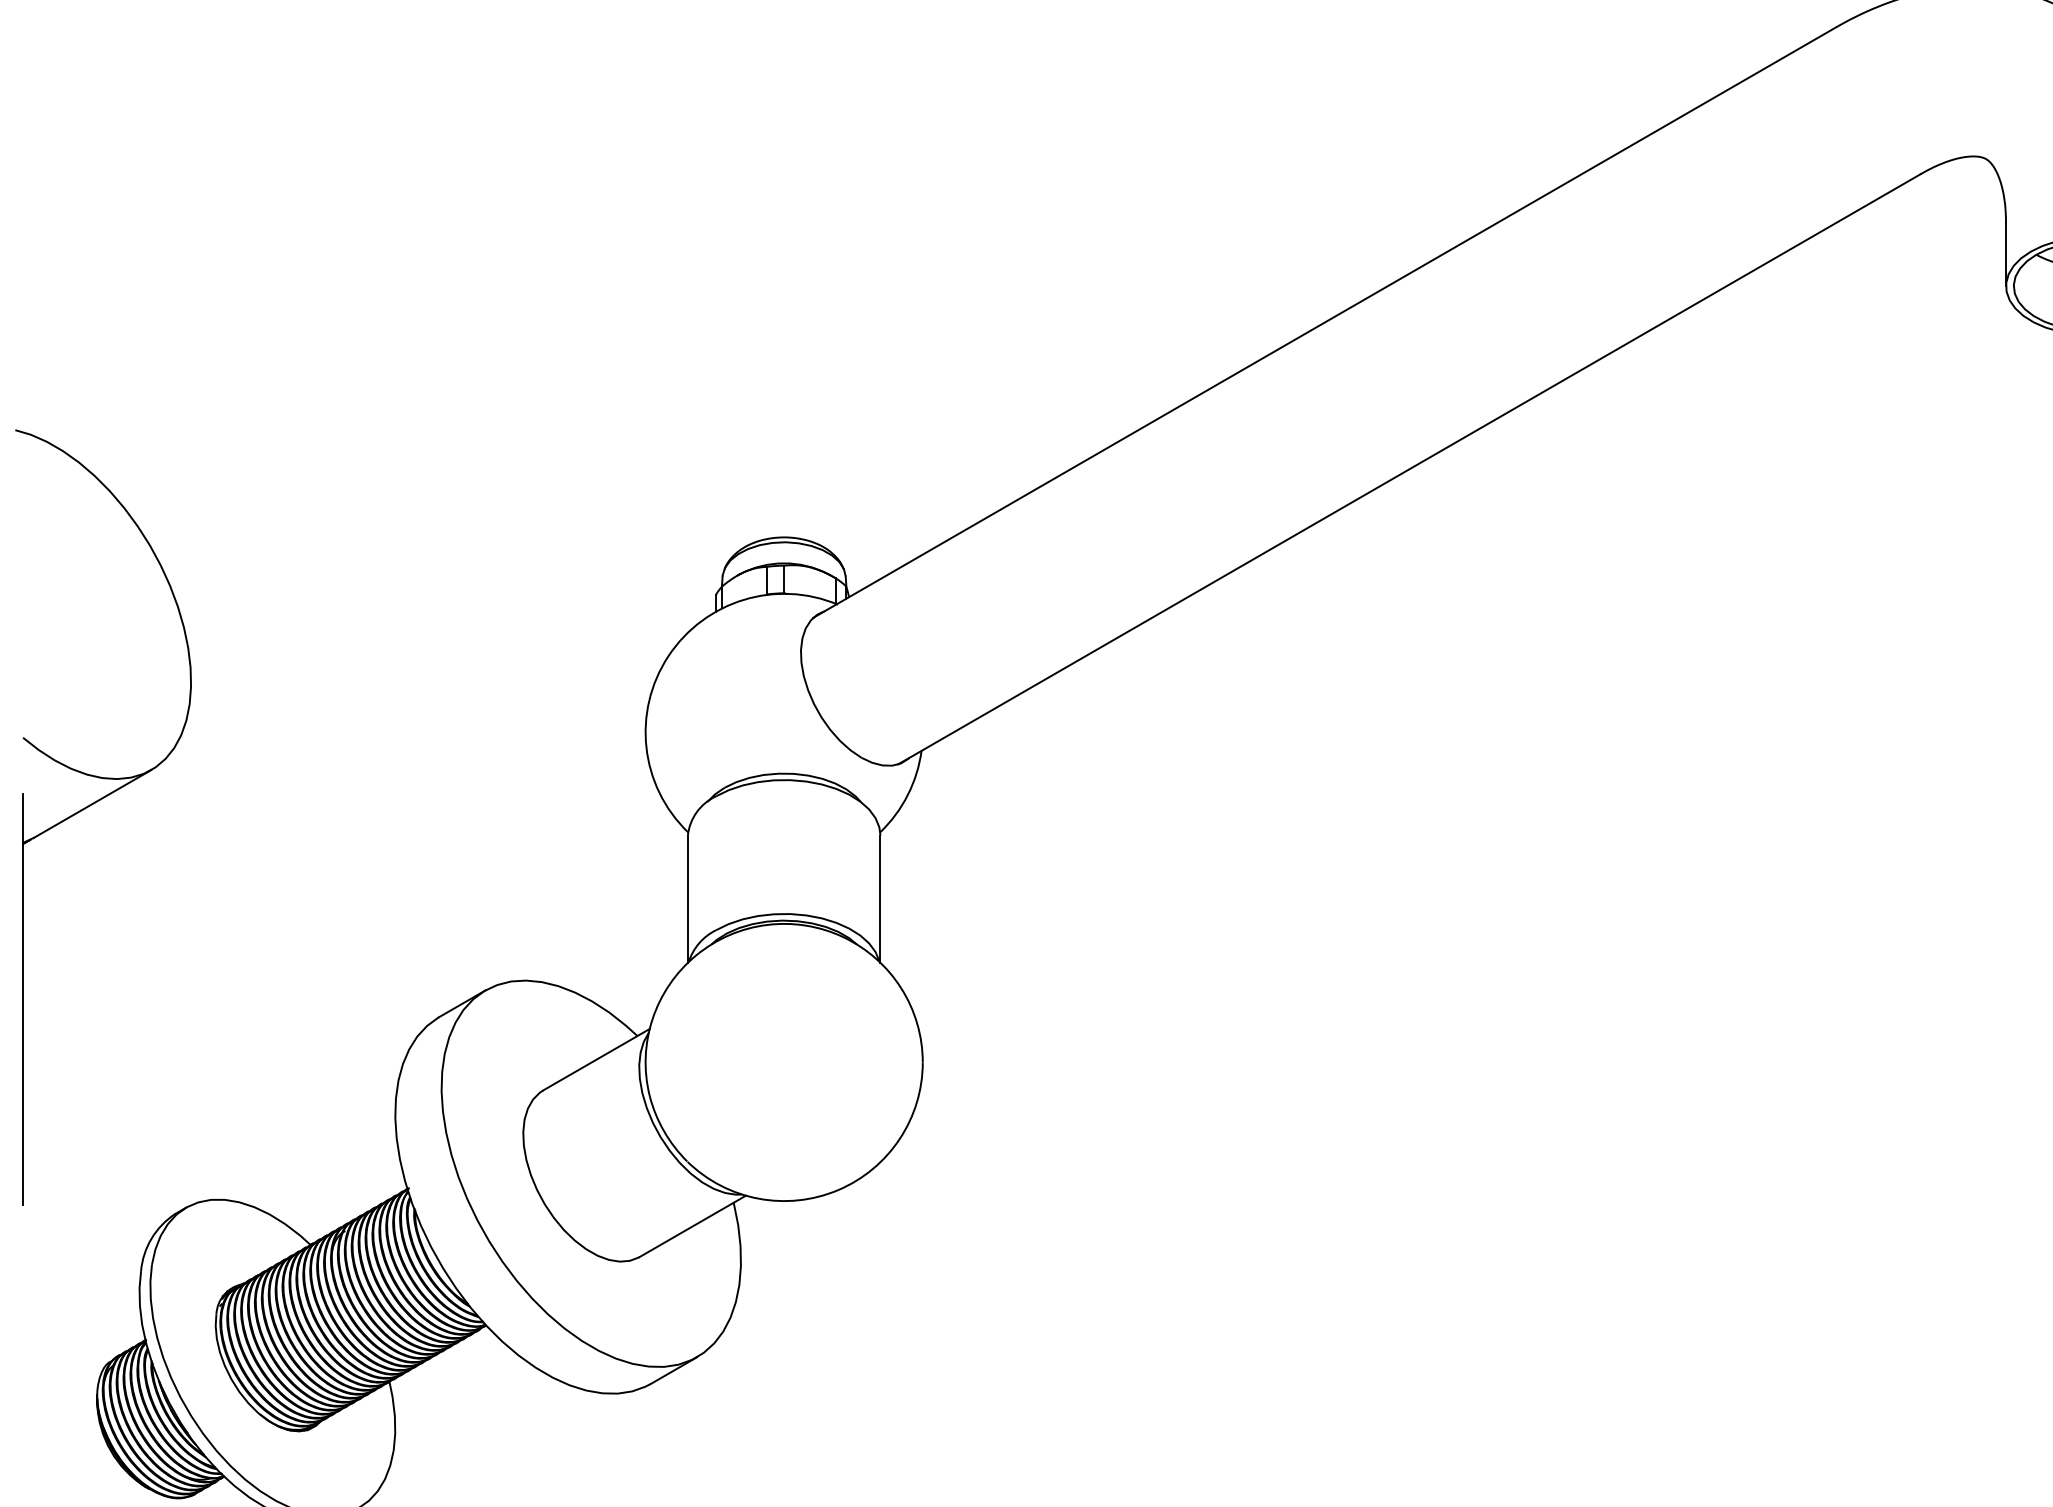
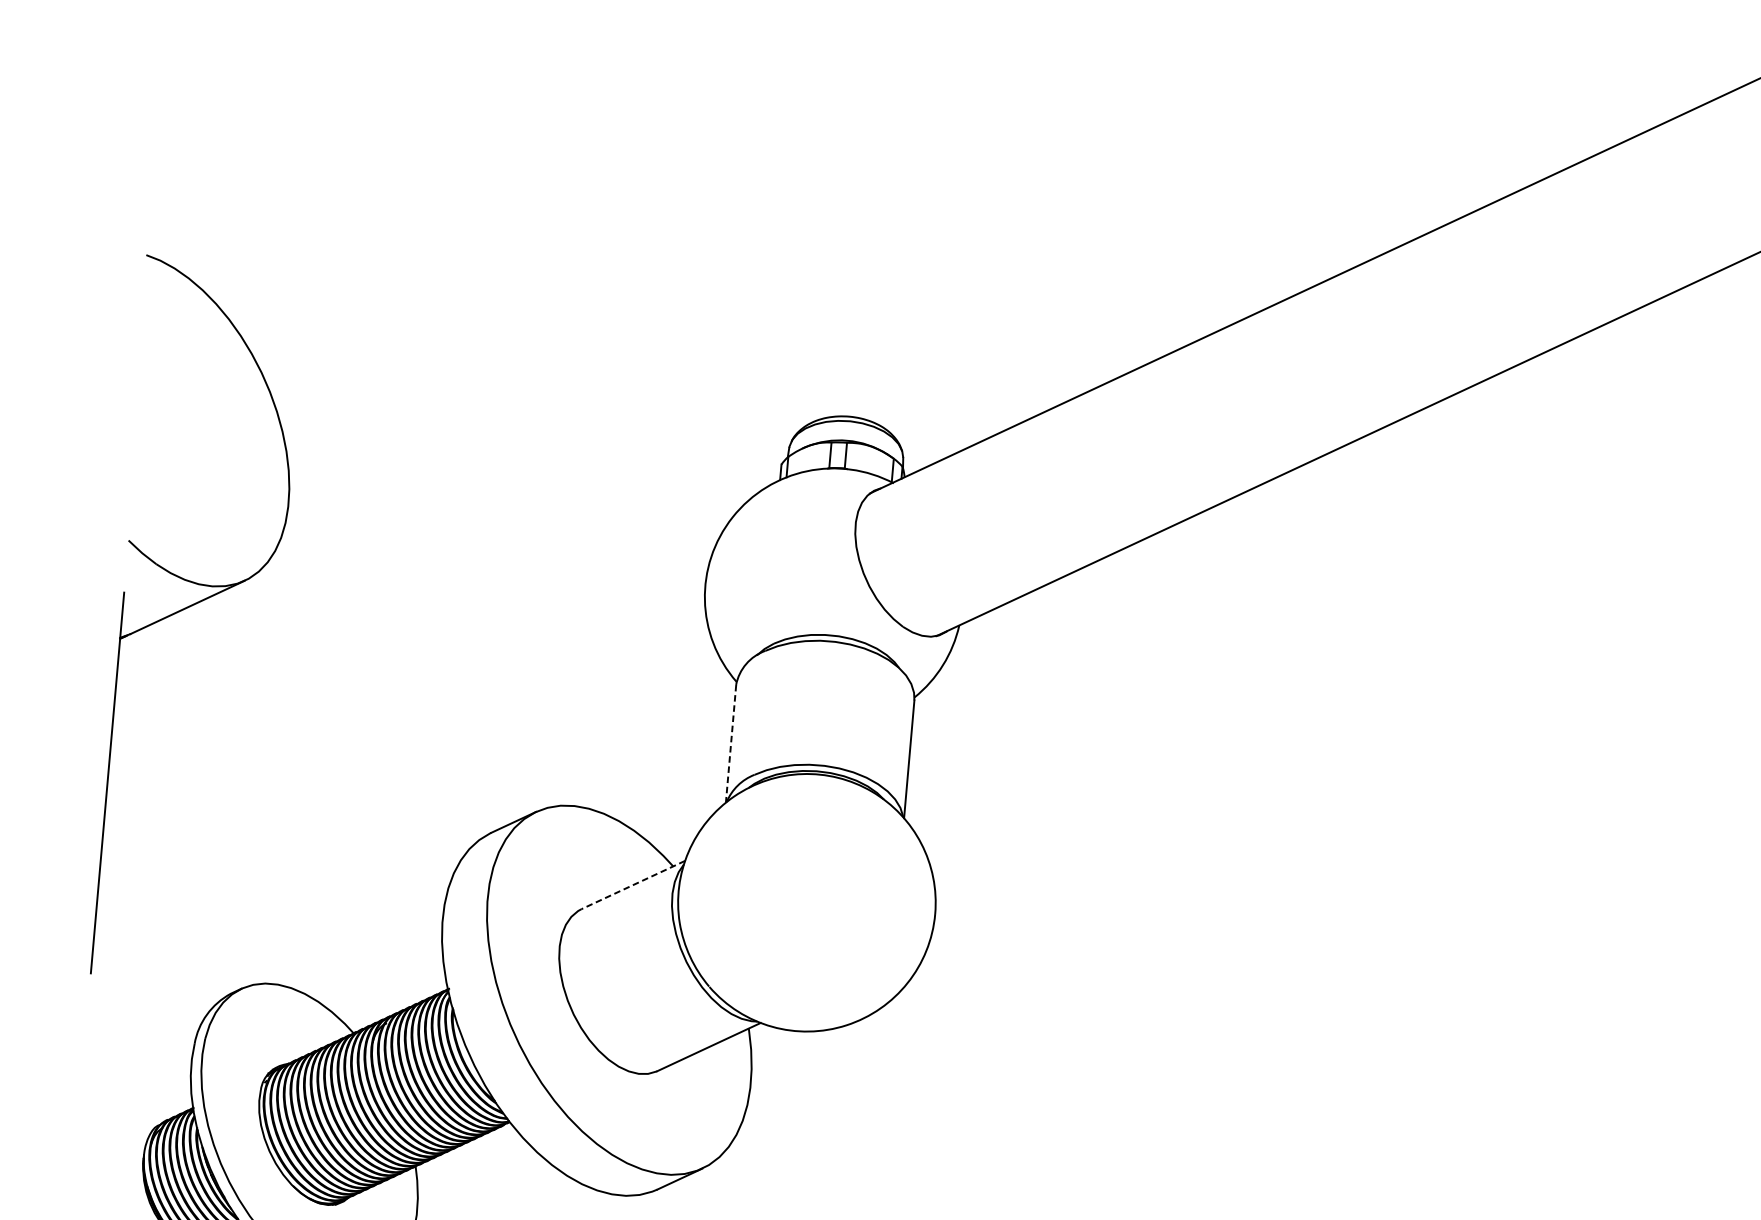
line: (687, 899) -> (730, 744), solid -> dashed
line: (596, 1059) -> (633, 884), solid -> dashed

